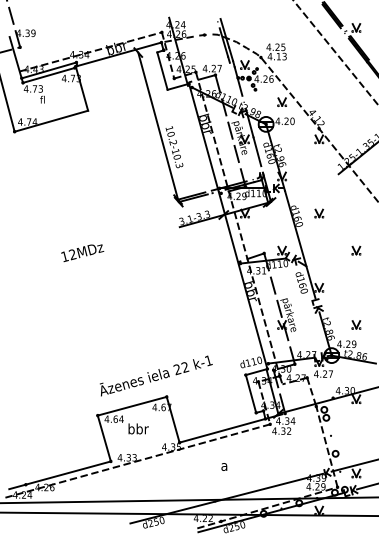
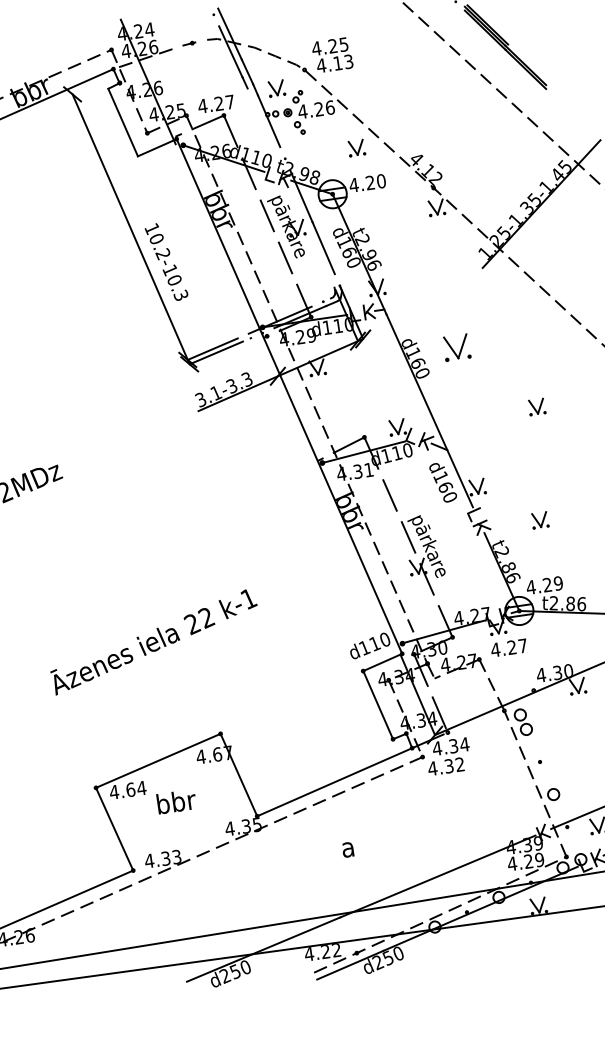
part: (319, 213) -> (457, 347), size x1.6
part: (356, 324) -> (540, 519), moved
text: (156, 375) -> (154, 640), moved

